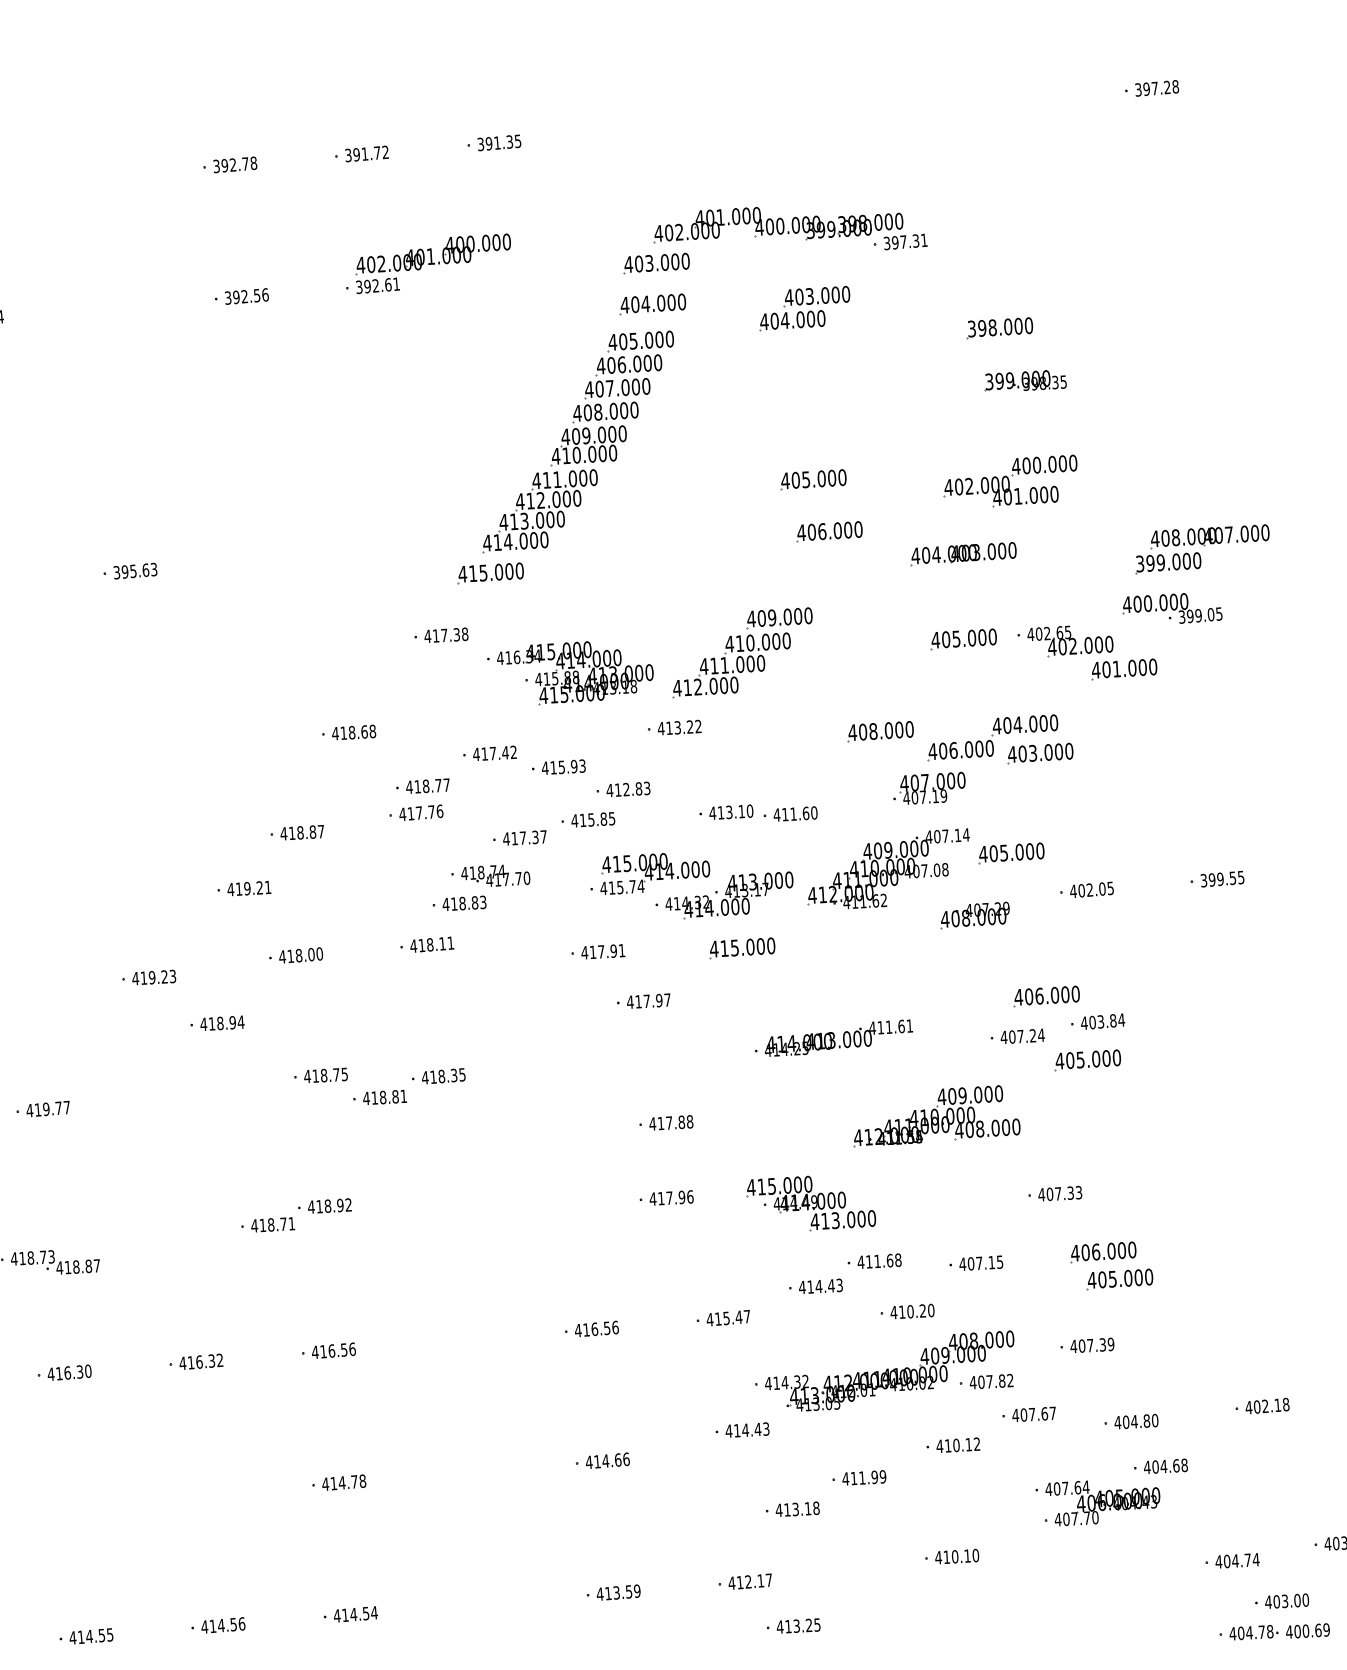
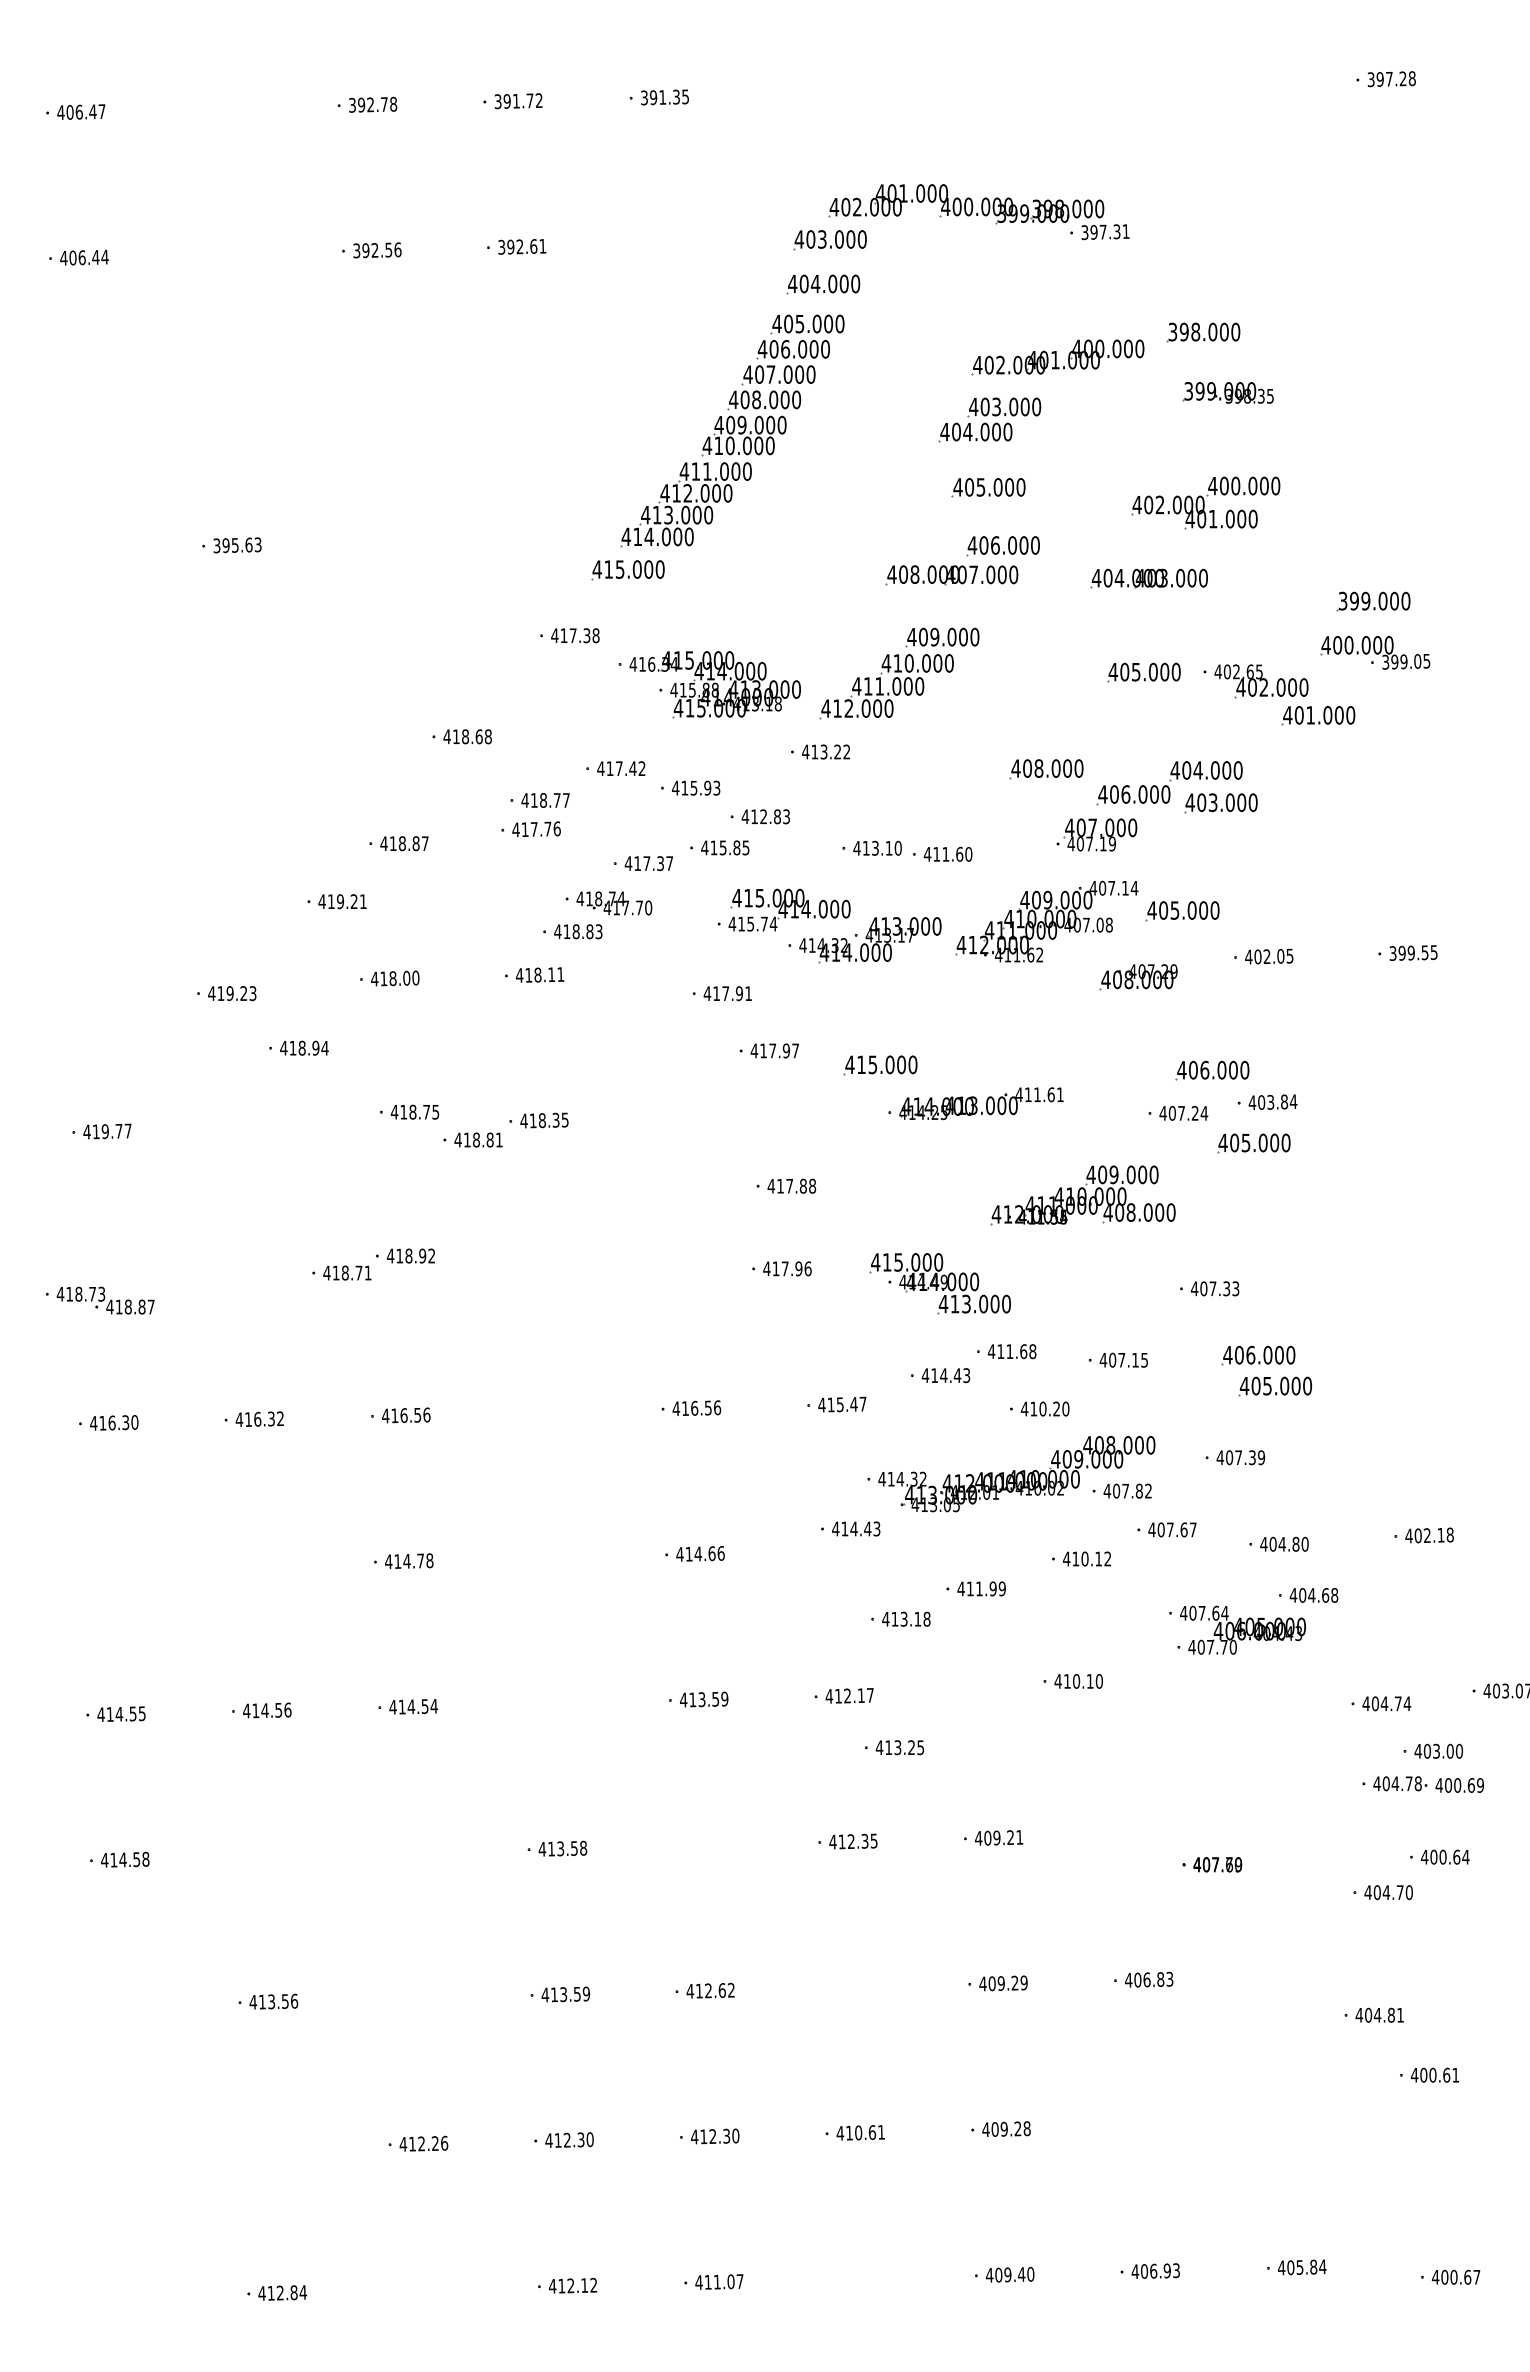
part: (432, 254) -> (1057, 357), moved
part: (804, 308) -> (989, 419), moved
part: (1209, 536) -> (951, 575), moved
part: (741, 948) -> (880, 1065), moved

